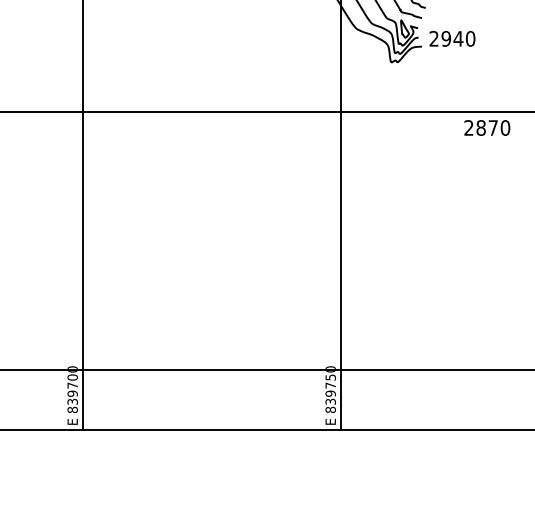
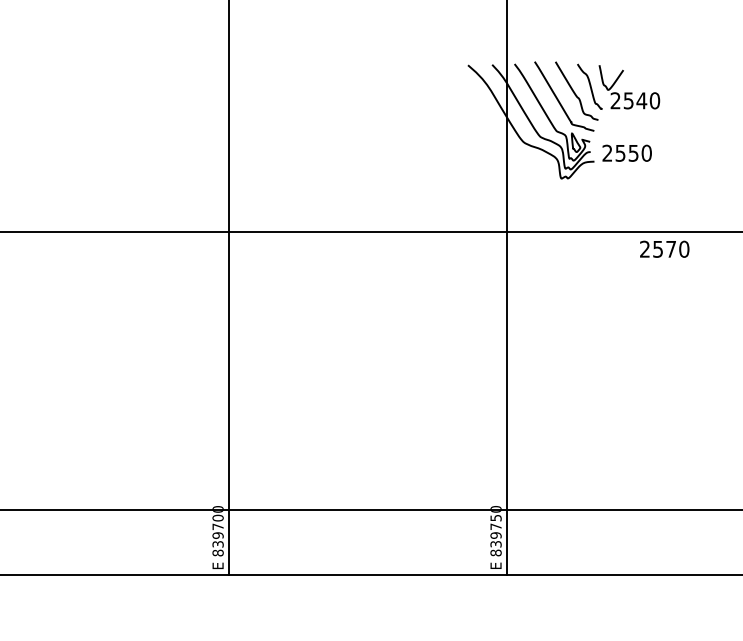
text: (452, 38) -> (627, 152), 2940 -> 2550
text: (481, 127) -> (658, 248), 2870 -> 2570

